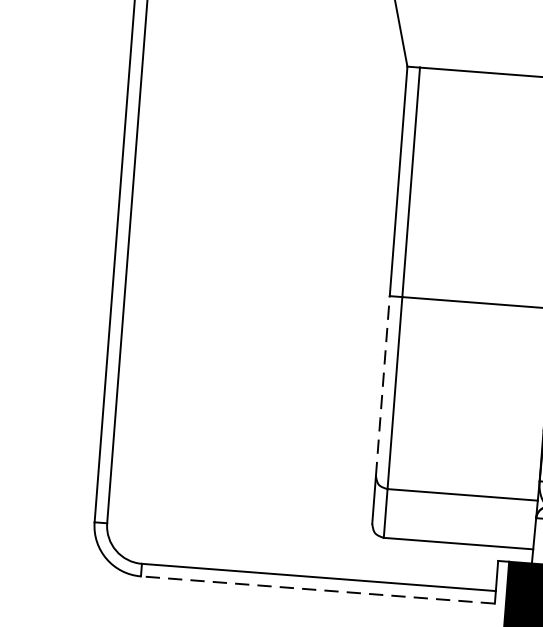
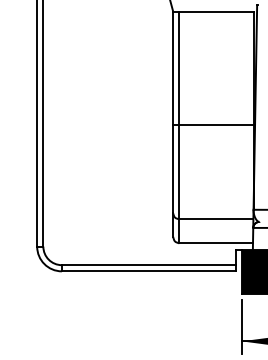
line: (383, 385) -> (173, 168), dashed -> solid
line: (316, 590) -> (148, 271), dashed -> solid

